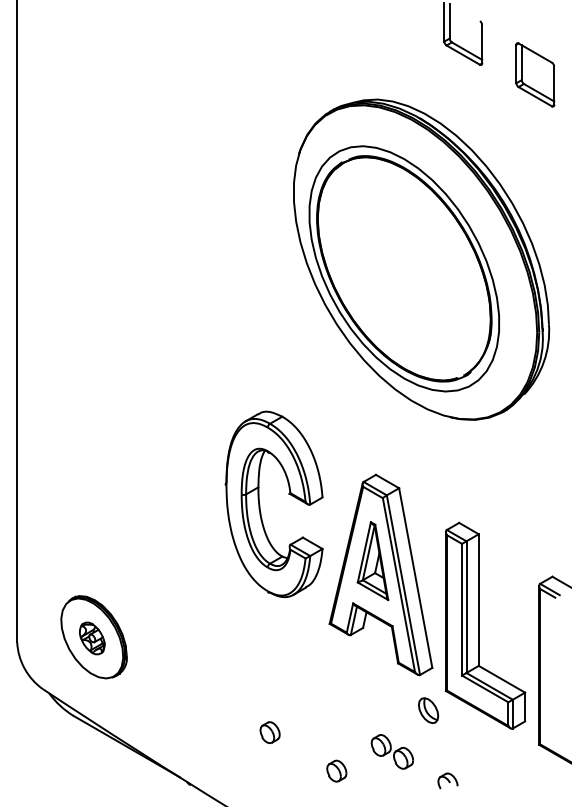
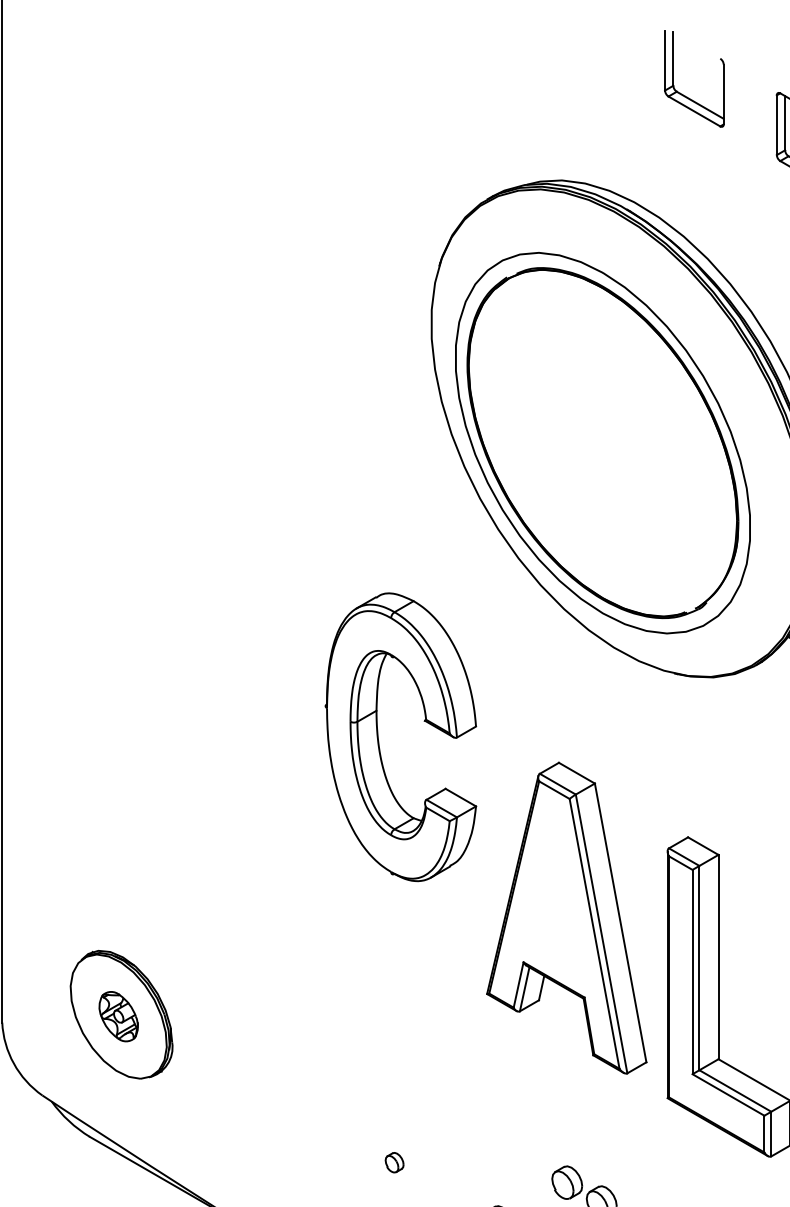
part: (260, 504) -> (379, 737), moved
part: (372, 561) -> (553, 897), removed
part: (428, 710) -> (640, 1128), removed
part: (269, 732) -> (393, 1162), size x0.6

